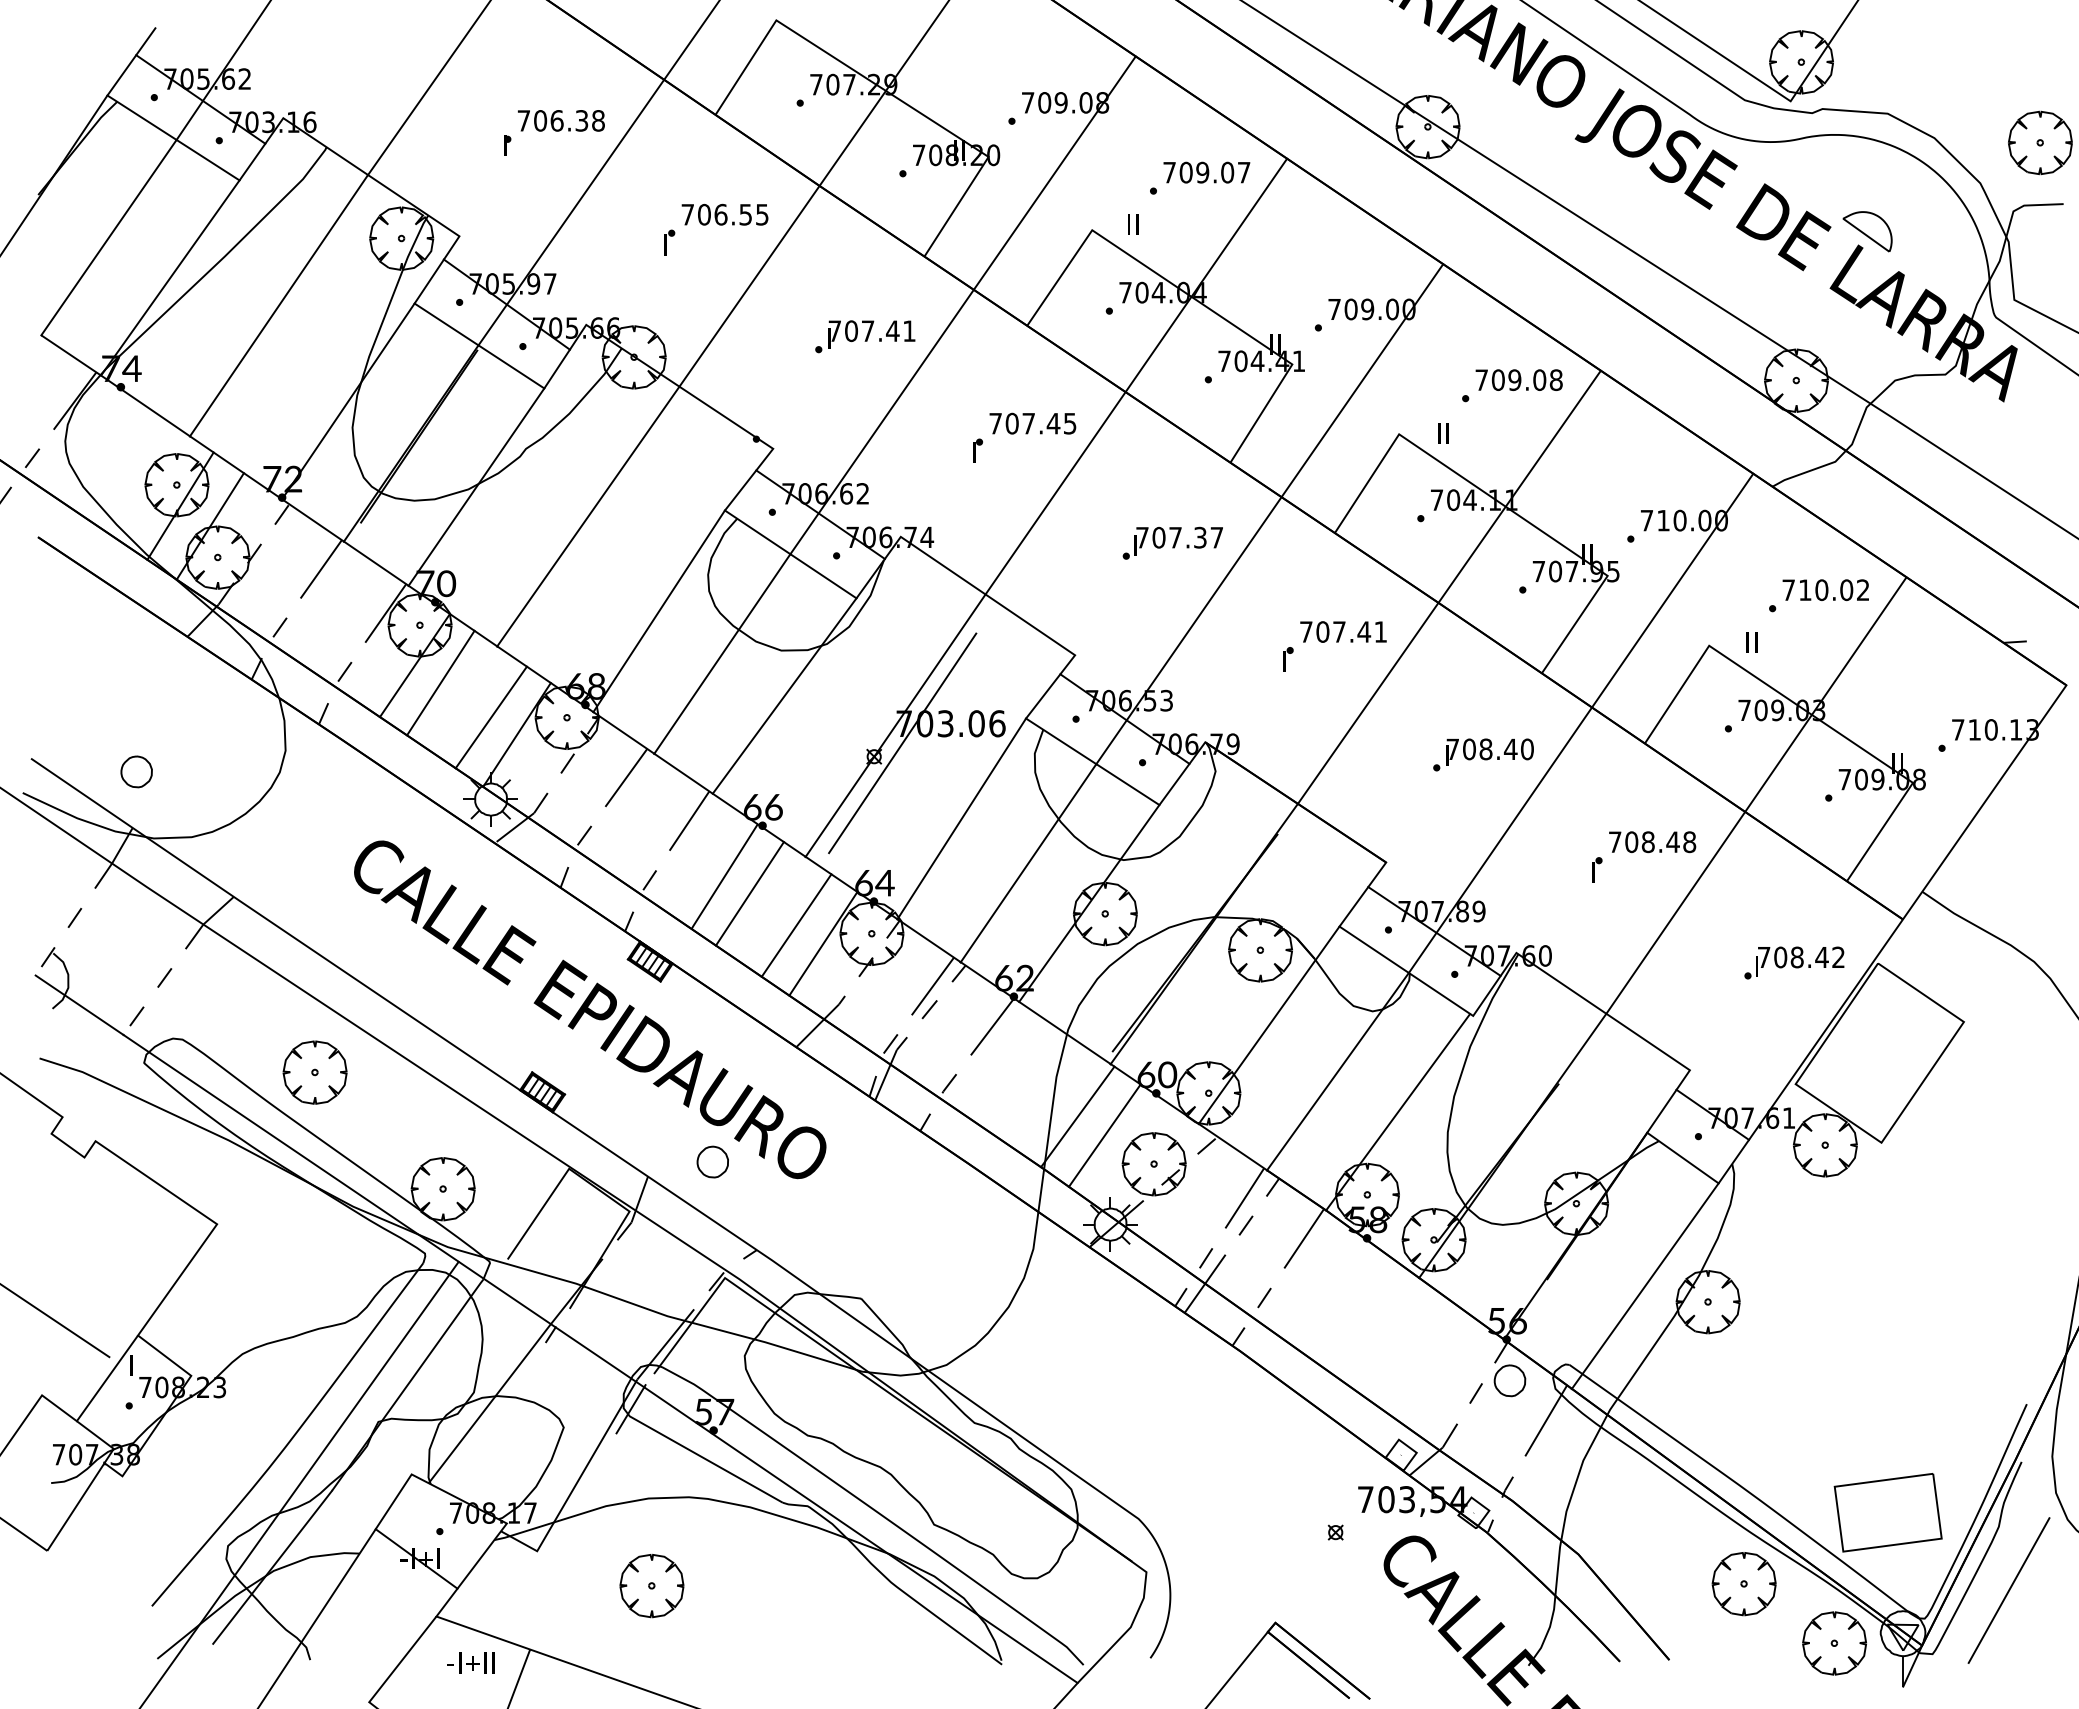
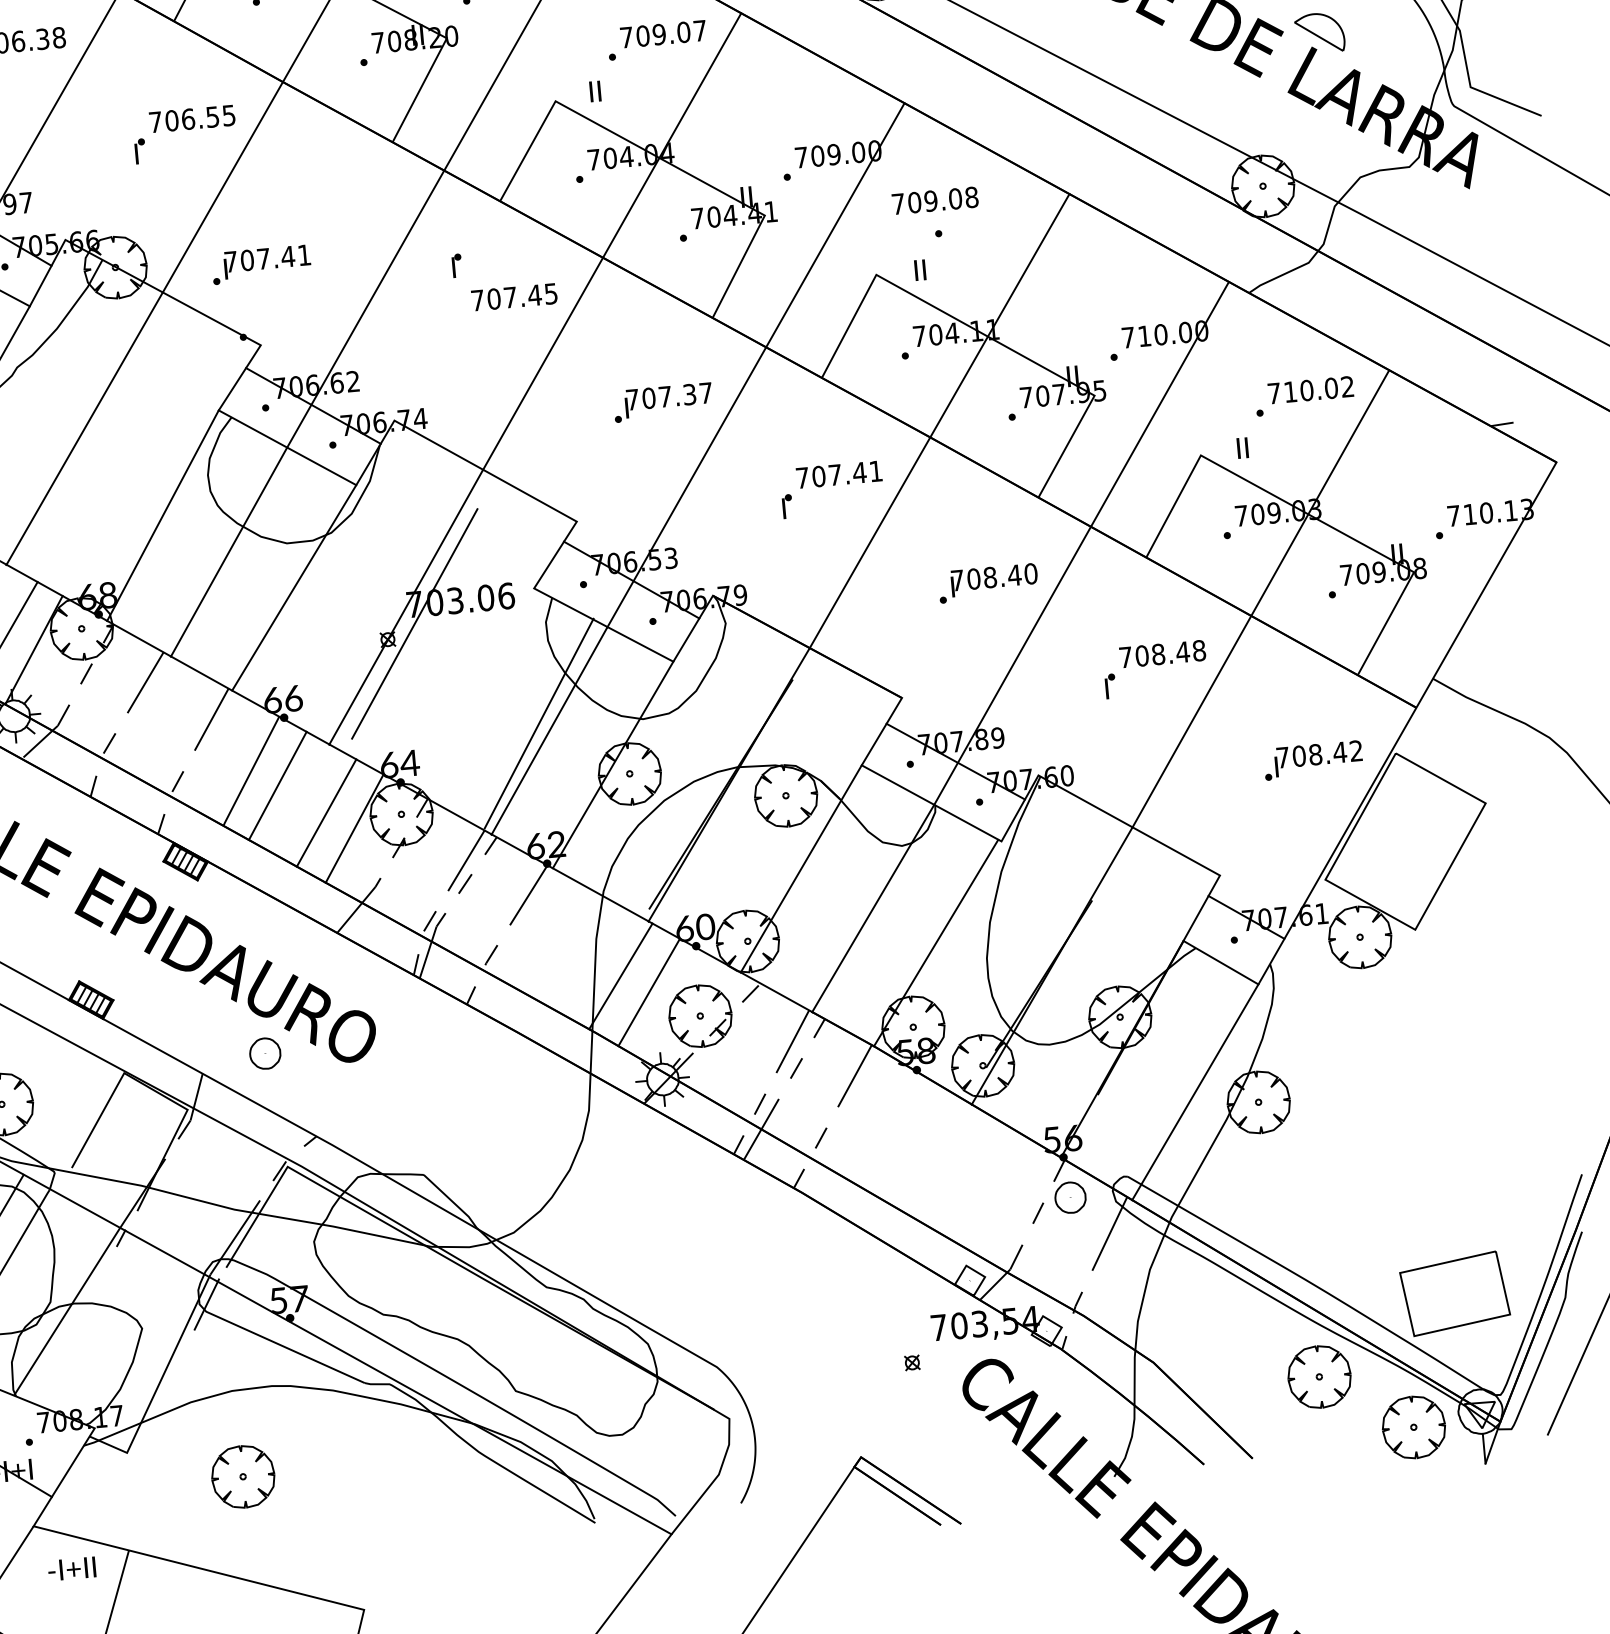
part: (865, 336) -> (261, 264), moved
text: (1518, 379) -> (934, 200), moved
part: (977, 450) -> (456, 265), moved
line: (961, 818) -> (538, 723), moved

